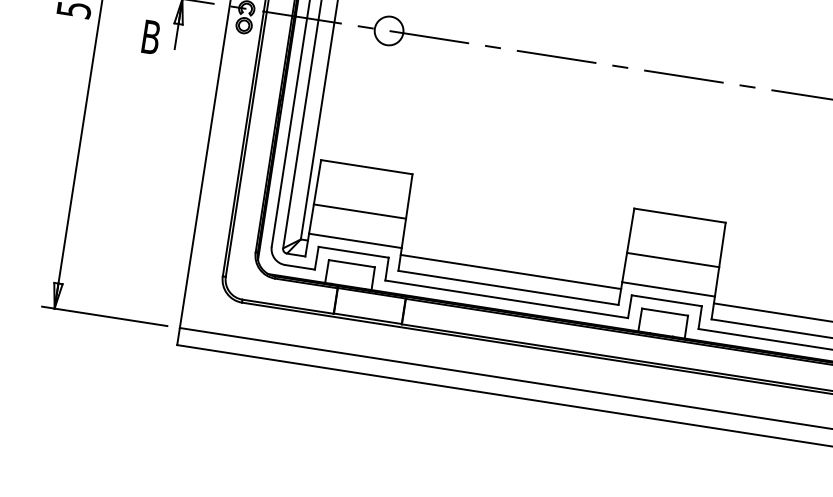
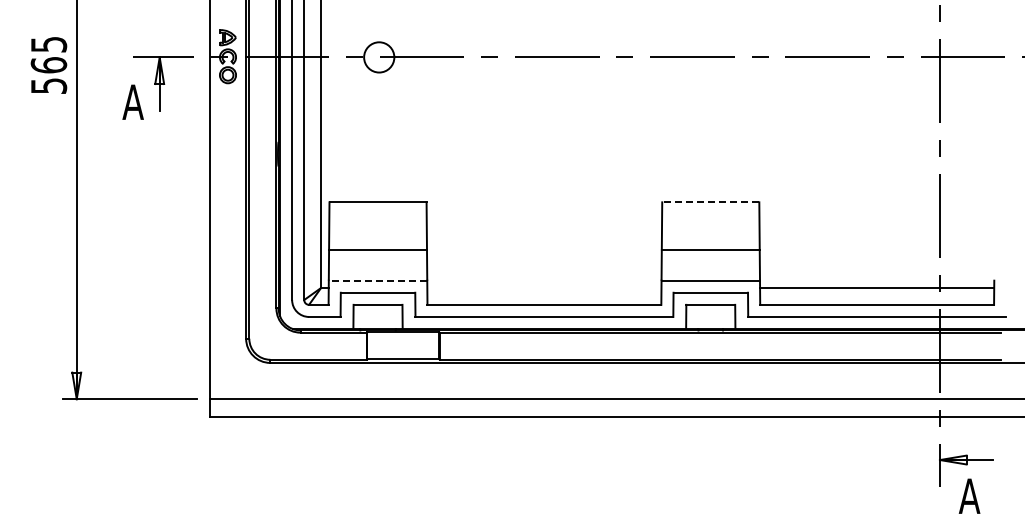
text: (150, 36) -> (132, 101), B -> A
line: (679, 215) -> (710, 202), solid -> dashed
line: (354, 240) -> (377, 280), solid -> dashed
line: (511, 271) -> (544, 287), removed

